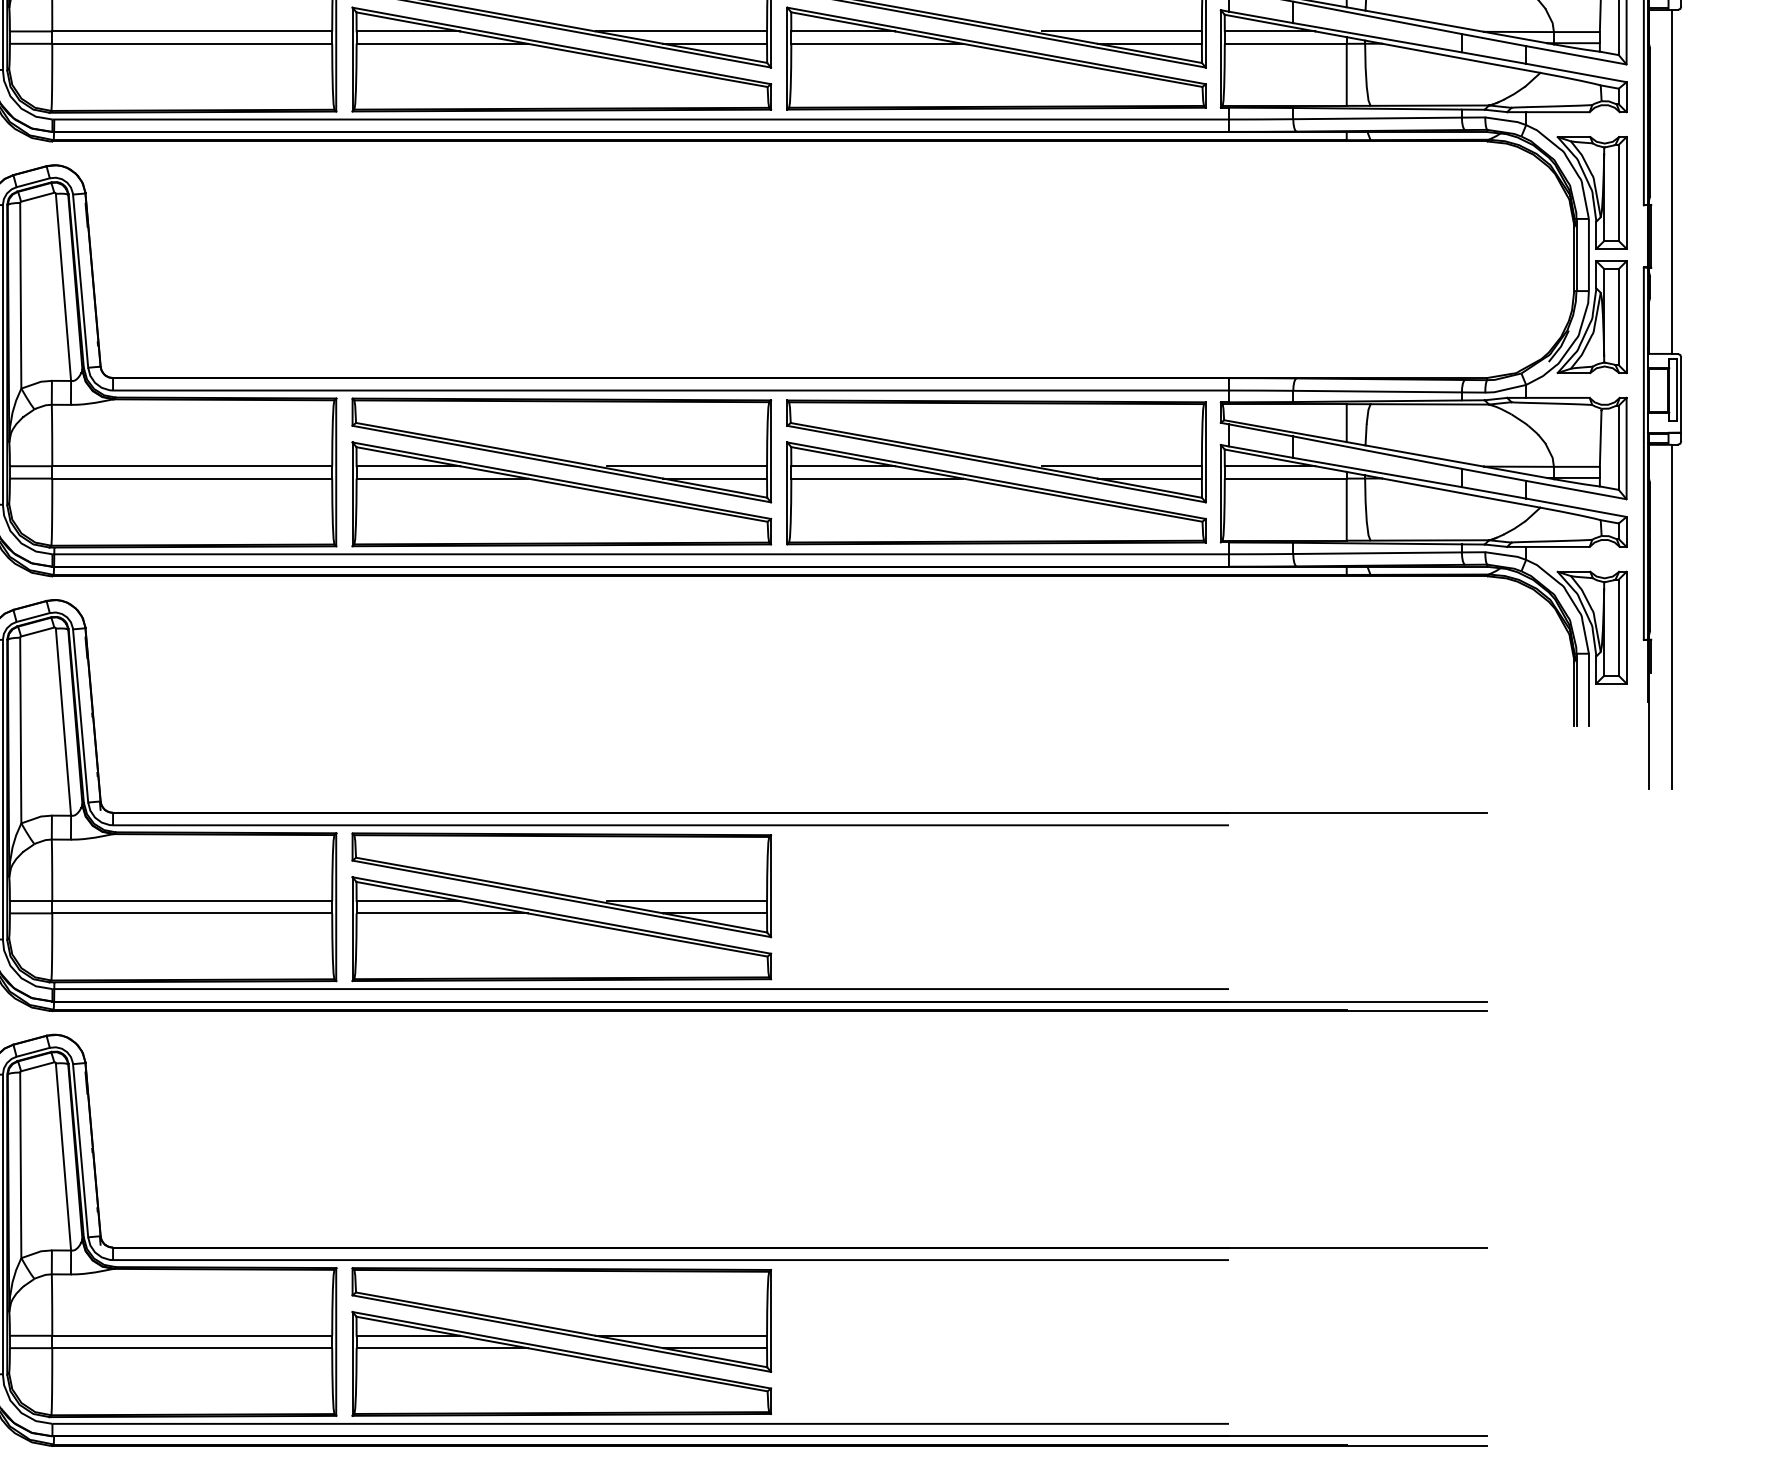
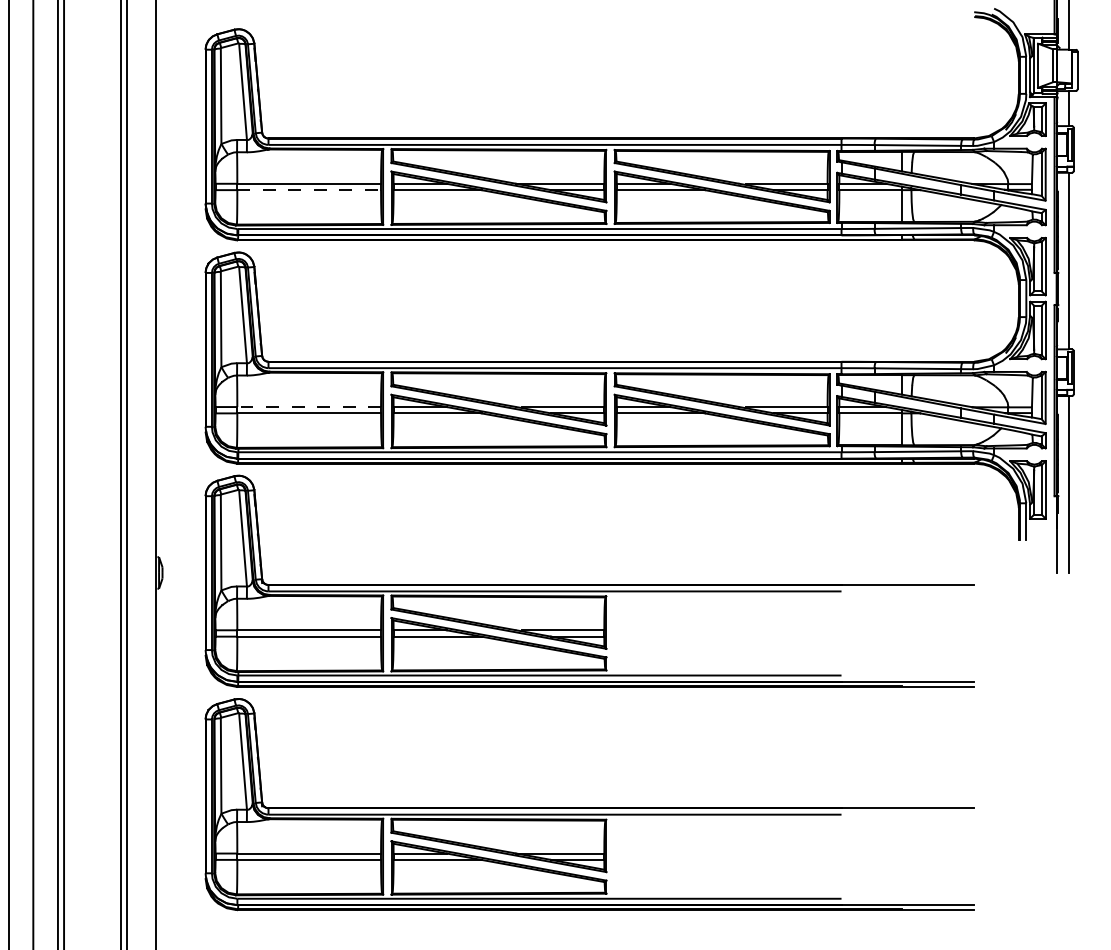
line: (192, 44) -> (309, 190), solid -> dashed
line: (192, 467) -> (309, 407), solid -> dashed

